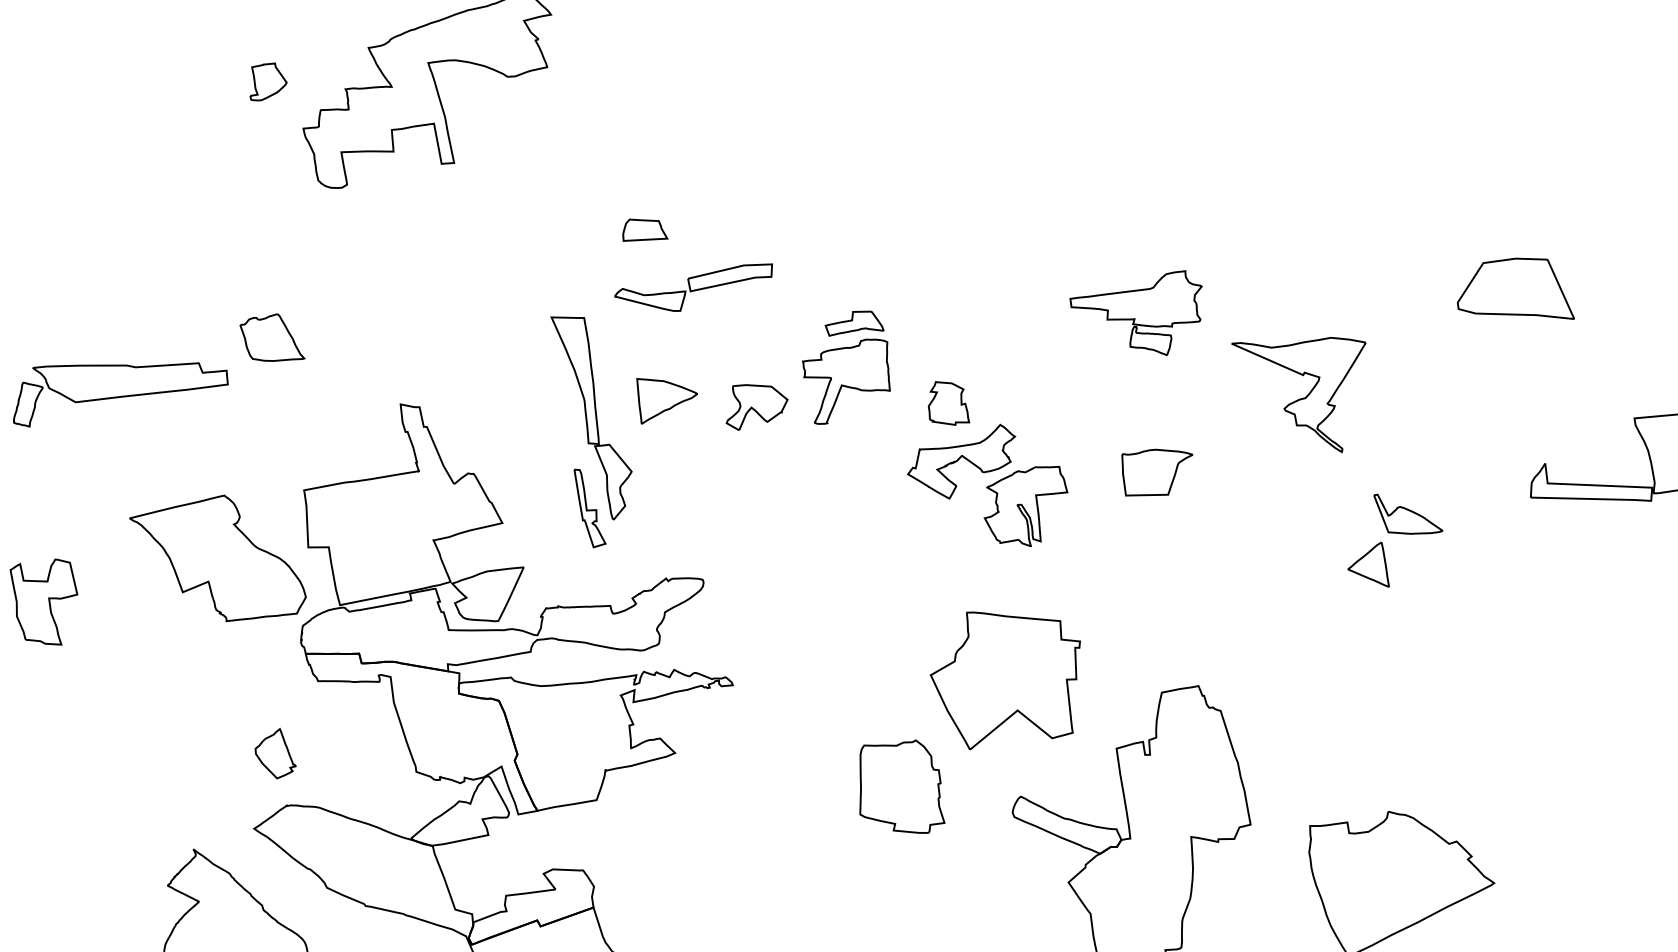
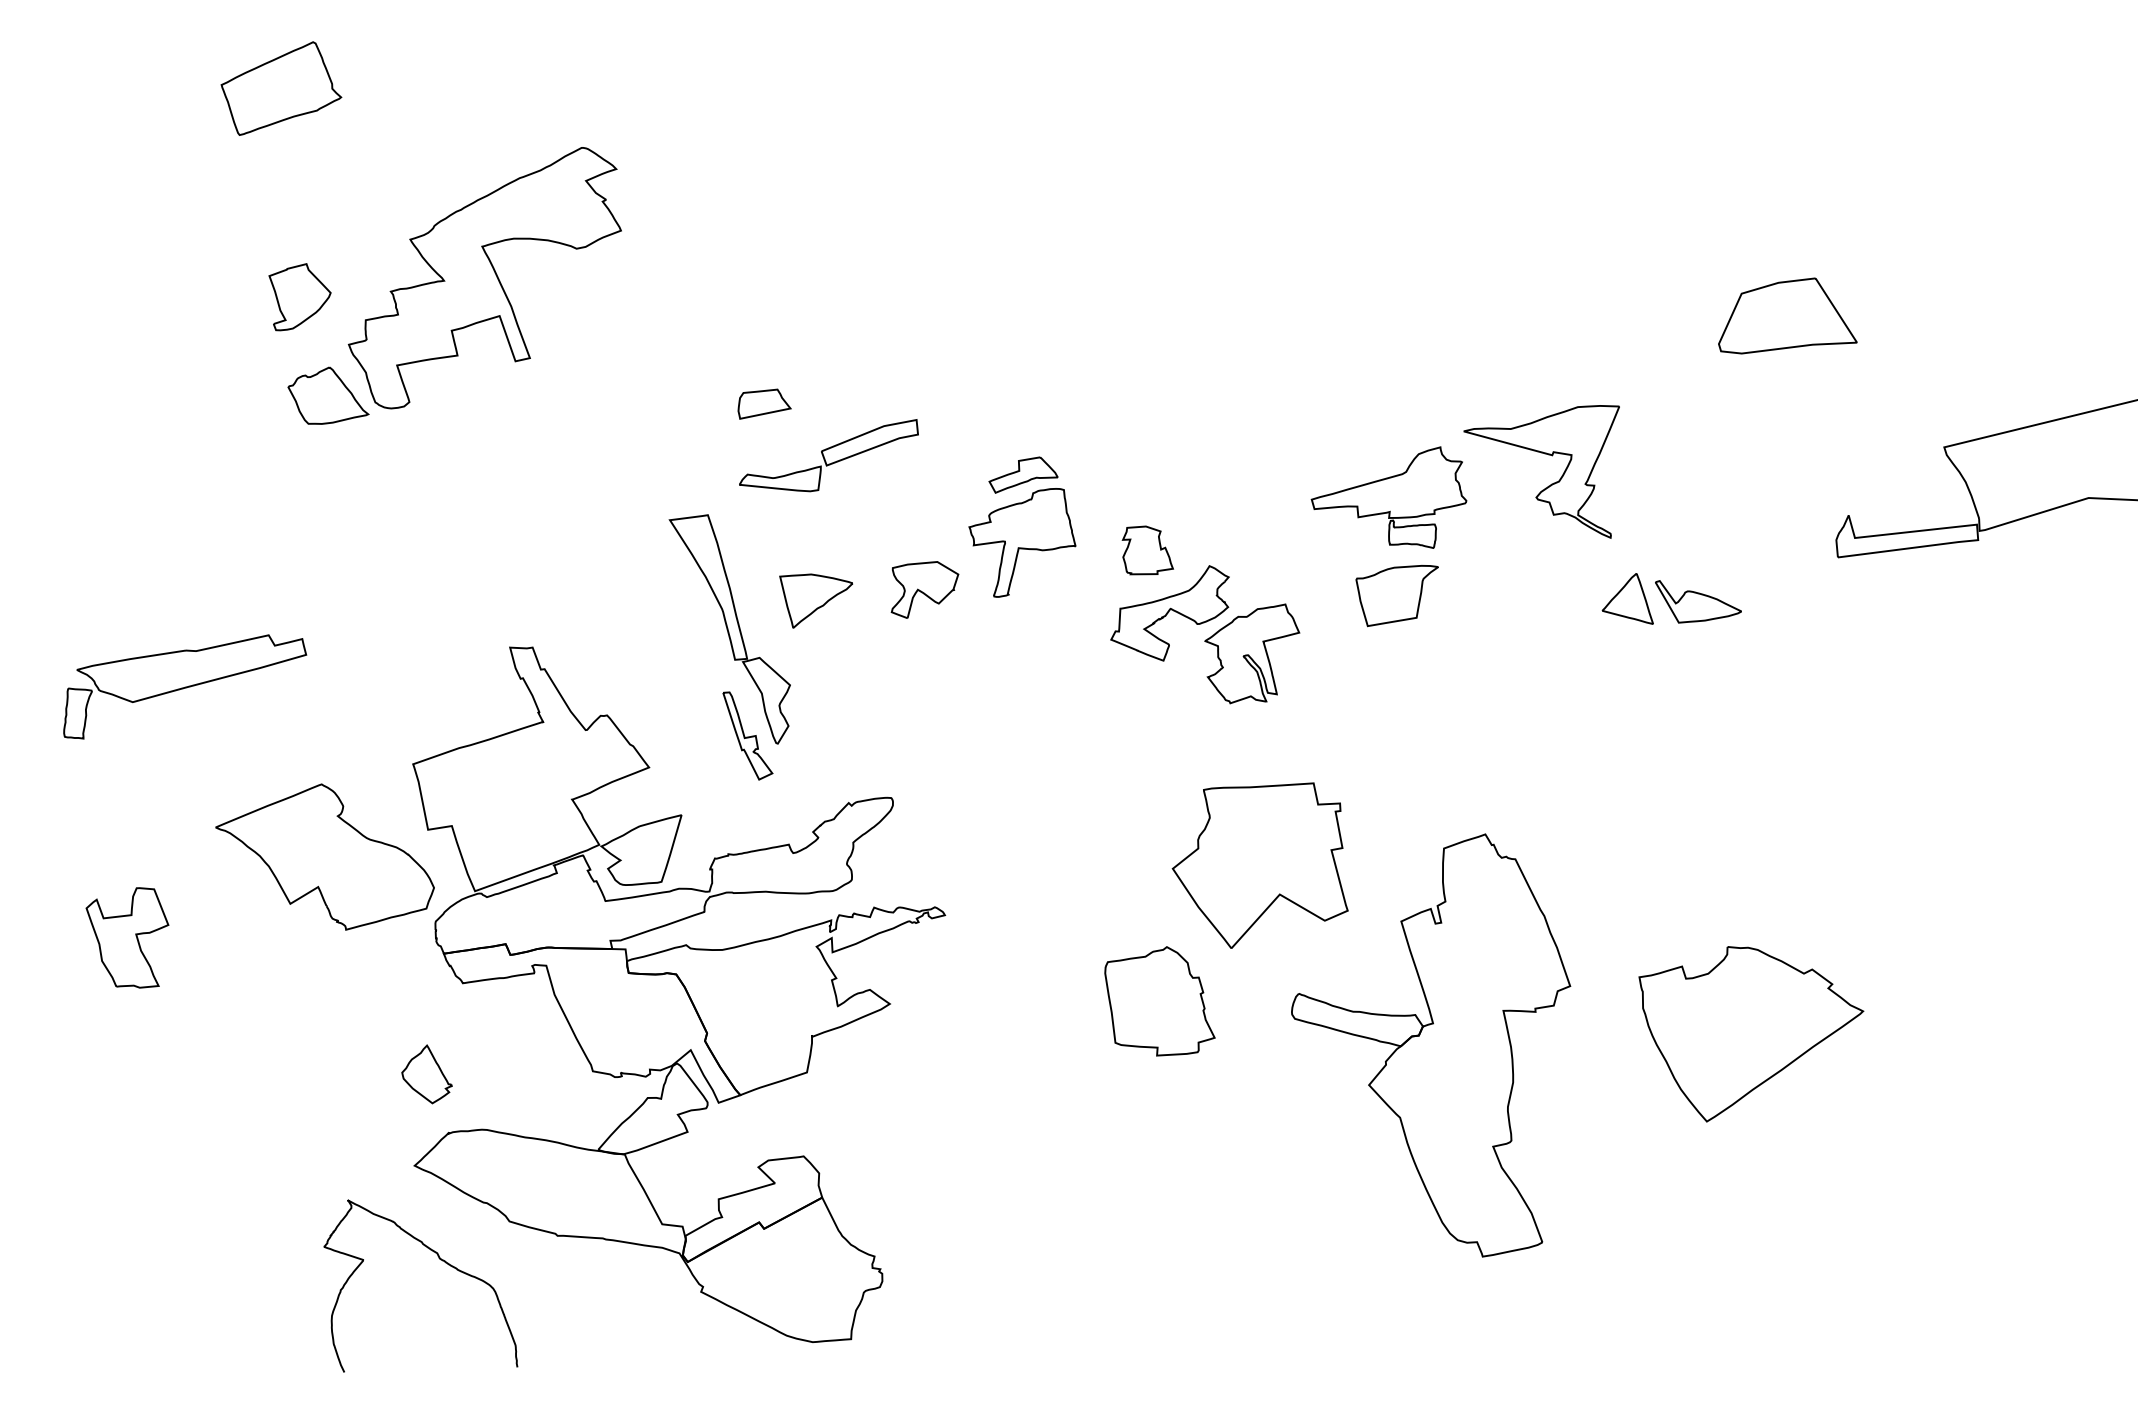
part: (267, 82) -> (299, 297), size x1.43
part: (1135, 306) -> (1388, 497), moved
part: (273, 337) -> (328, 395), moved
part: (1370, 562) -> (1627, 598), moved

